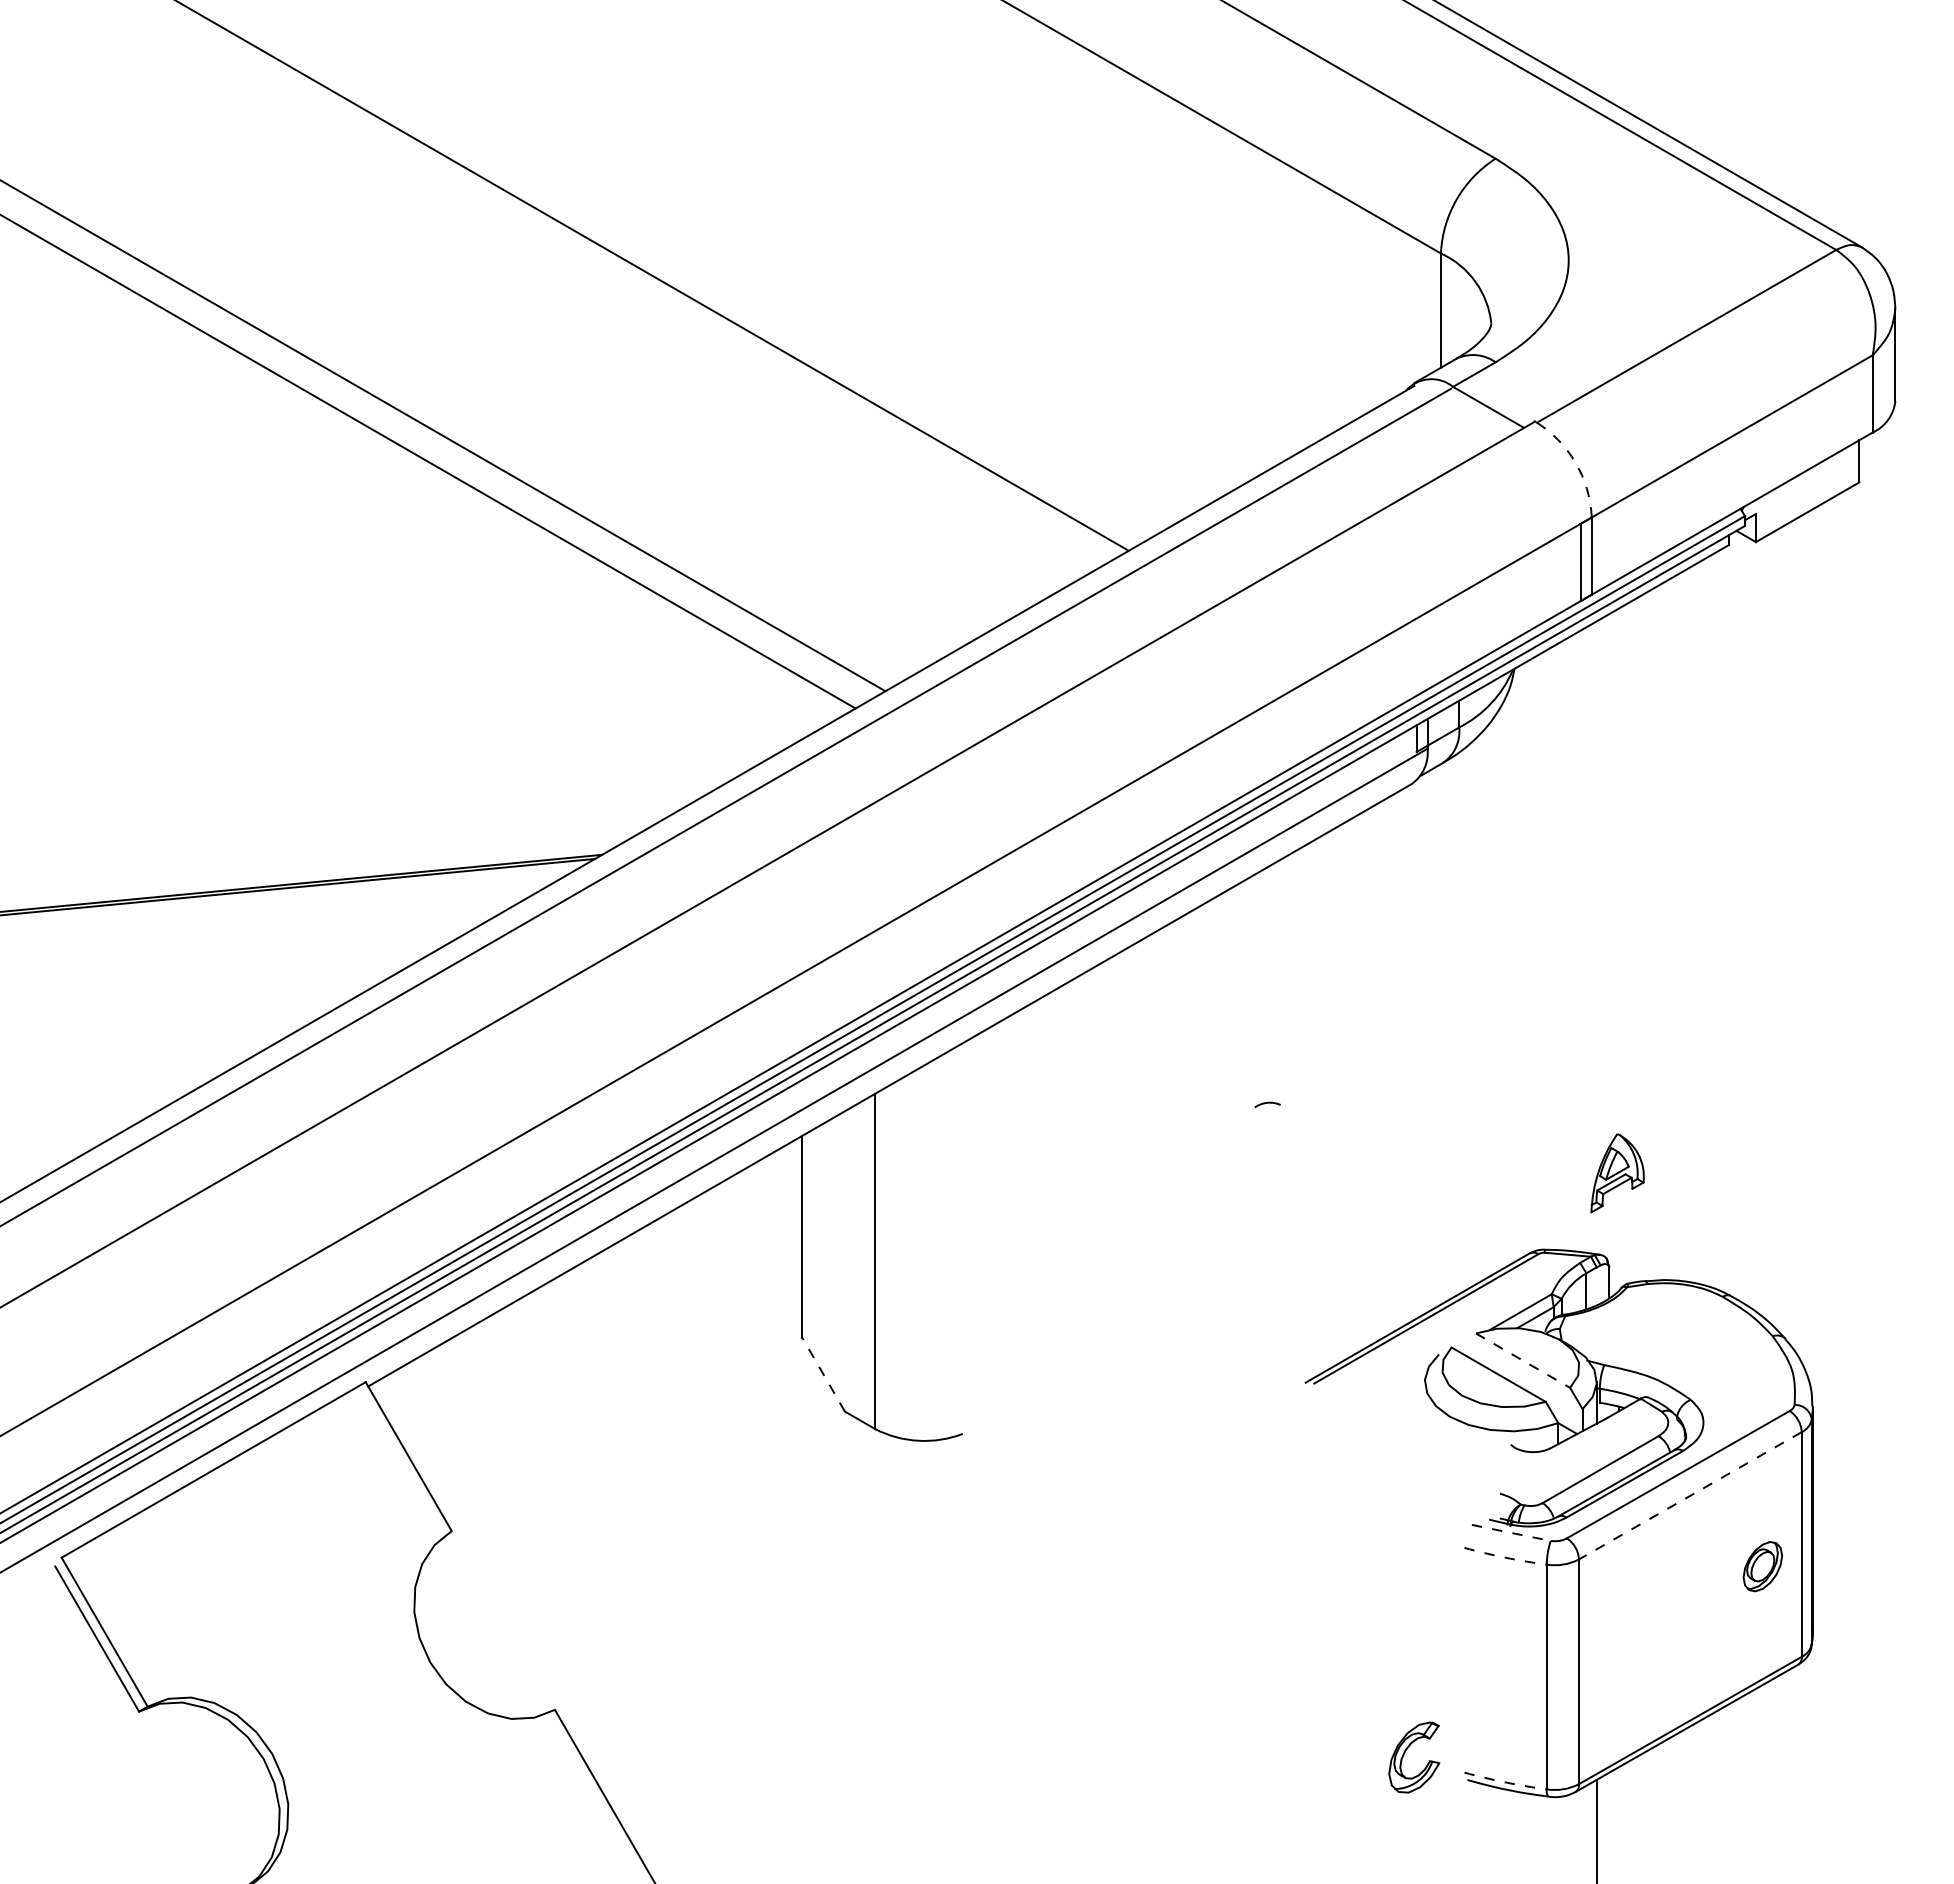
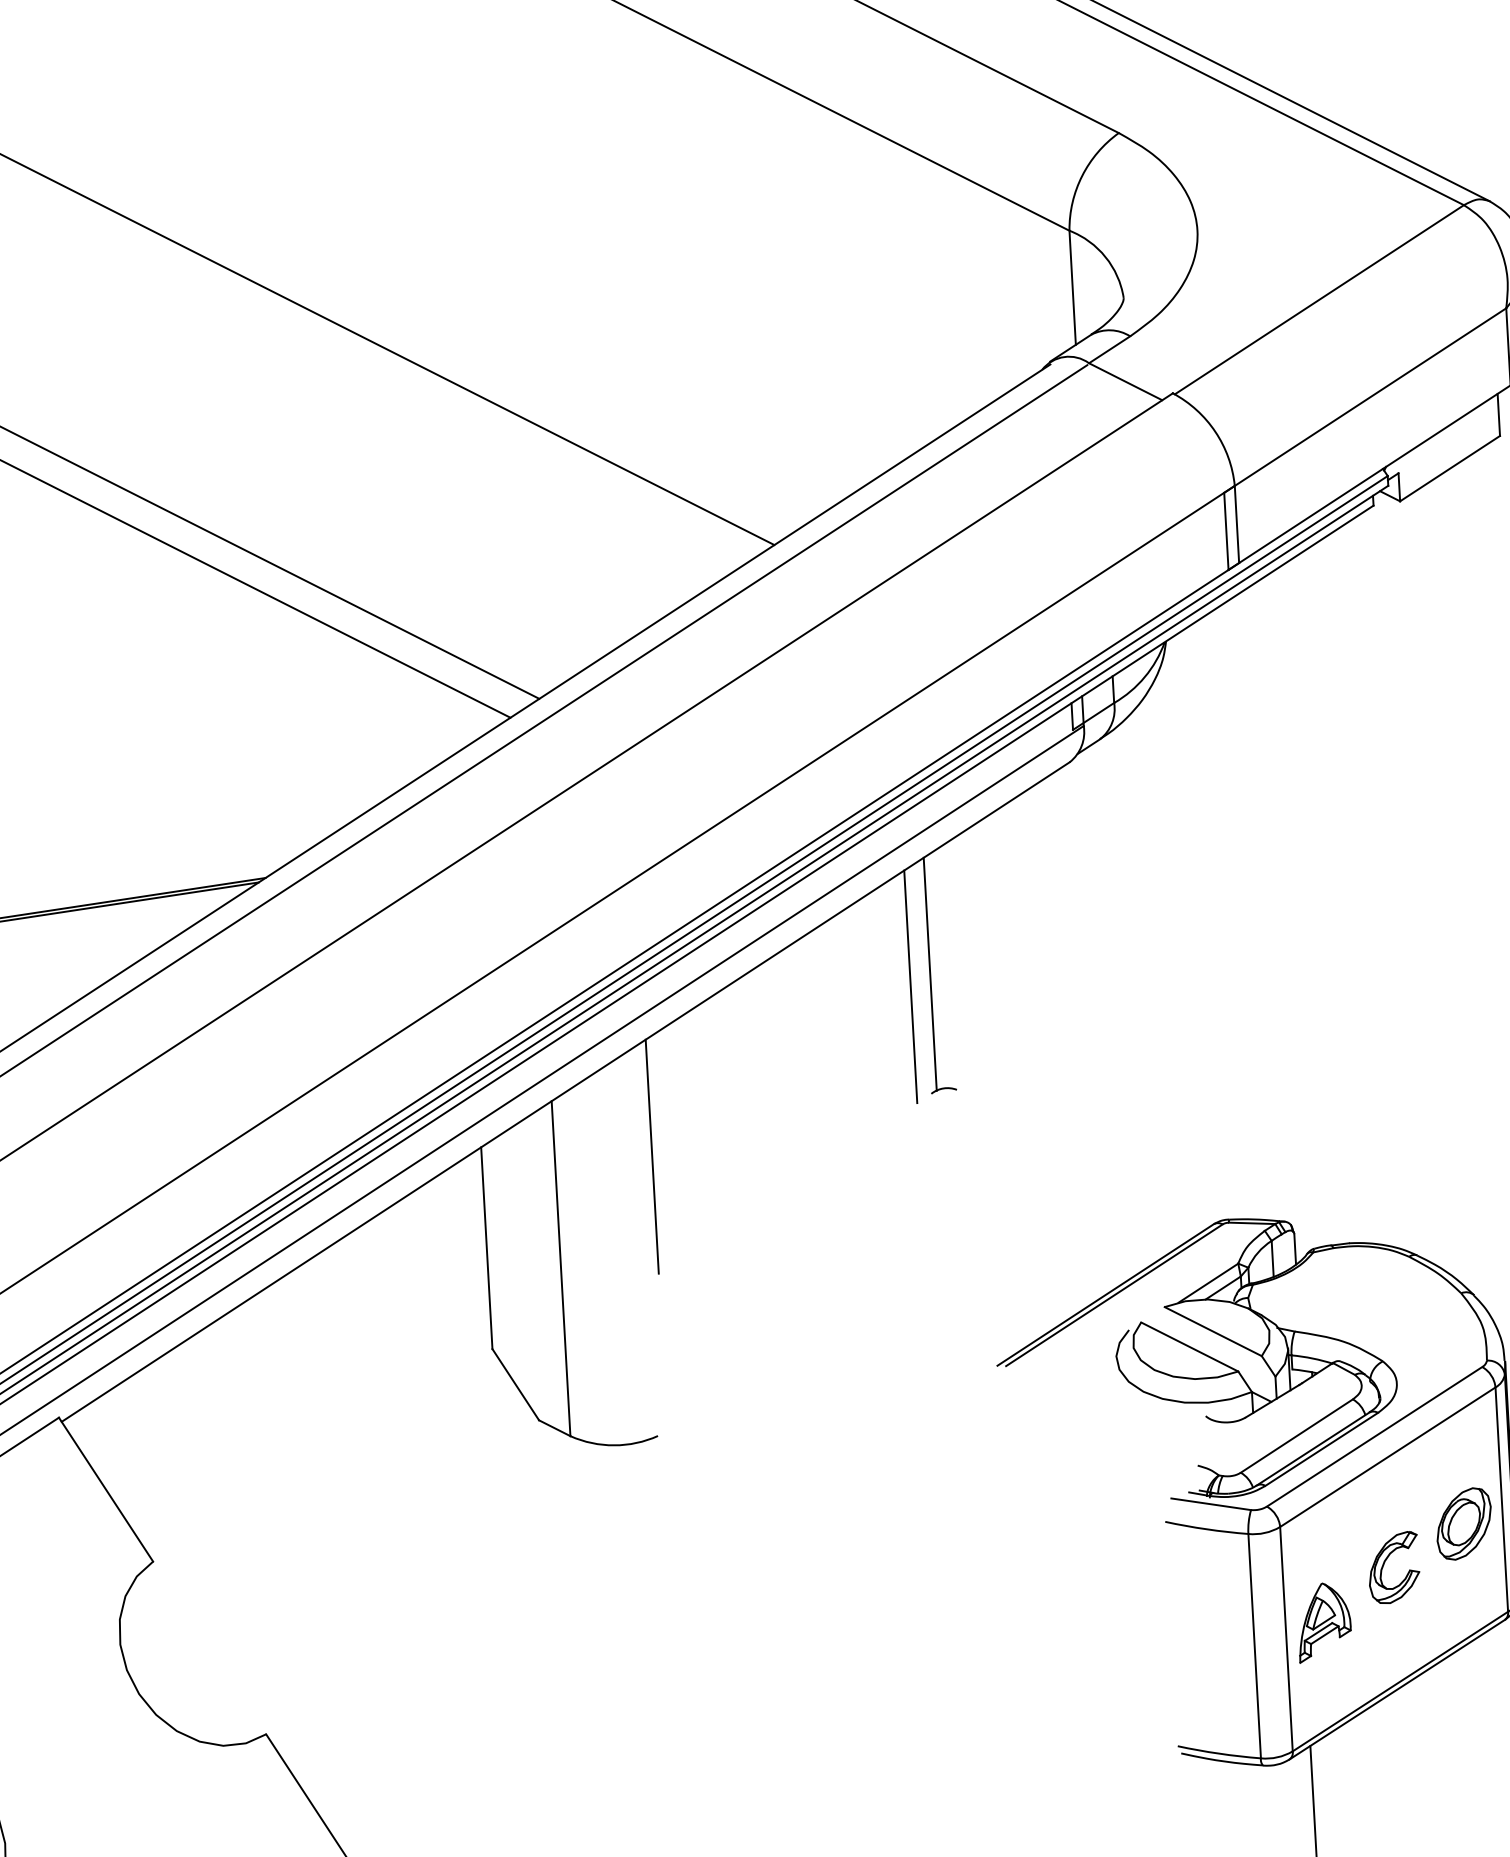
arc: (1575, 462) -> (1215, 431), dashed -> solid
line: (1260, 987) -> (930, 973), added
line: (1240, 999) -> (911, 986), added
line: (972, 1154) -> (652, 1156), added
part: (1617, 1173) -> (1324, 1622), moved
line: (1523, 1360) -> (1213, 1331), dashed -> solid
line: (823, 1374) -> (515, 1384), dashed -> solid
line: (1689, 1496) -> (1387, 1457), dashed -> solid
line: (1511, 1533) -> (1211, 1504), dashed -> solid
arc: (1505, 1557) -> (1206, 1529), dashed -> solid
part: (1762, 1566) -> (1463, 1523), size x1.43
part: (1405, 1753) -> (1384, 1564), moved
arc: (1505, 1782) -> (1219, 1753), dashed -> solid

